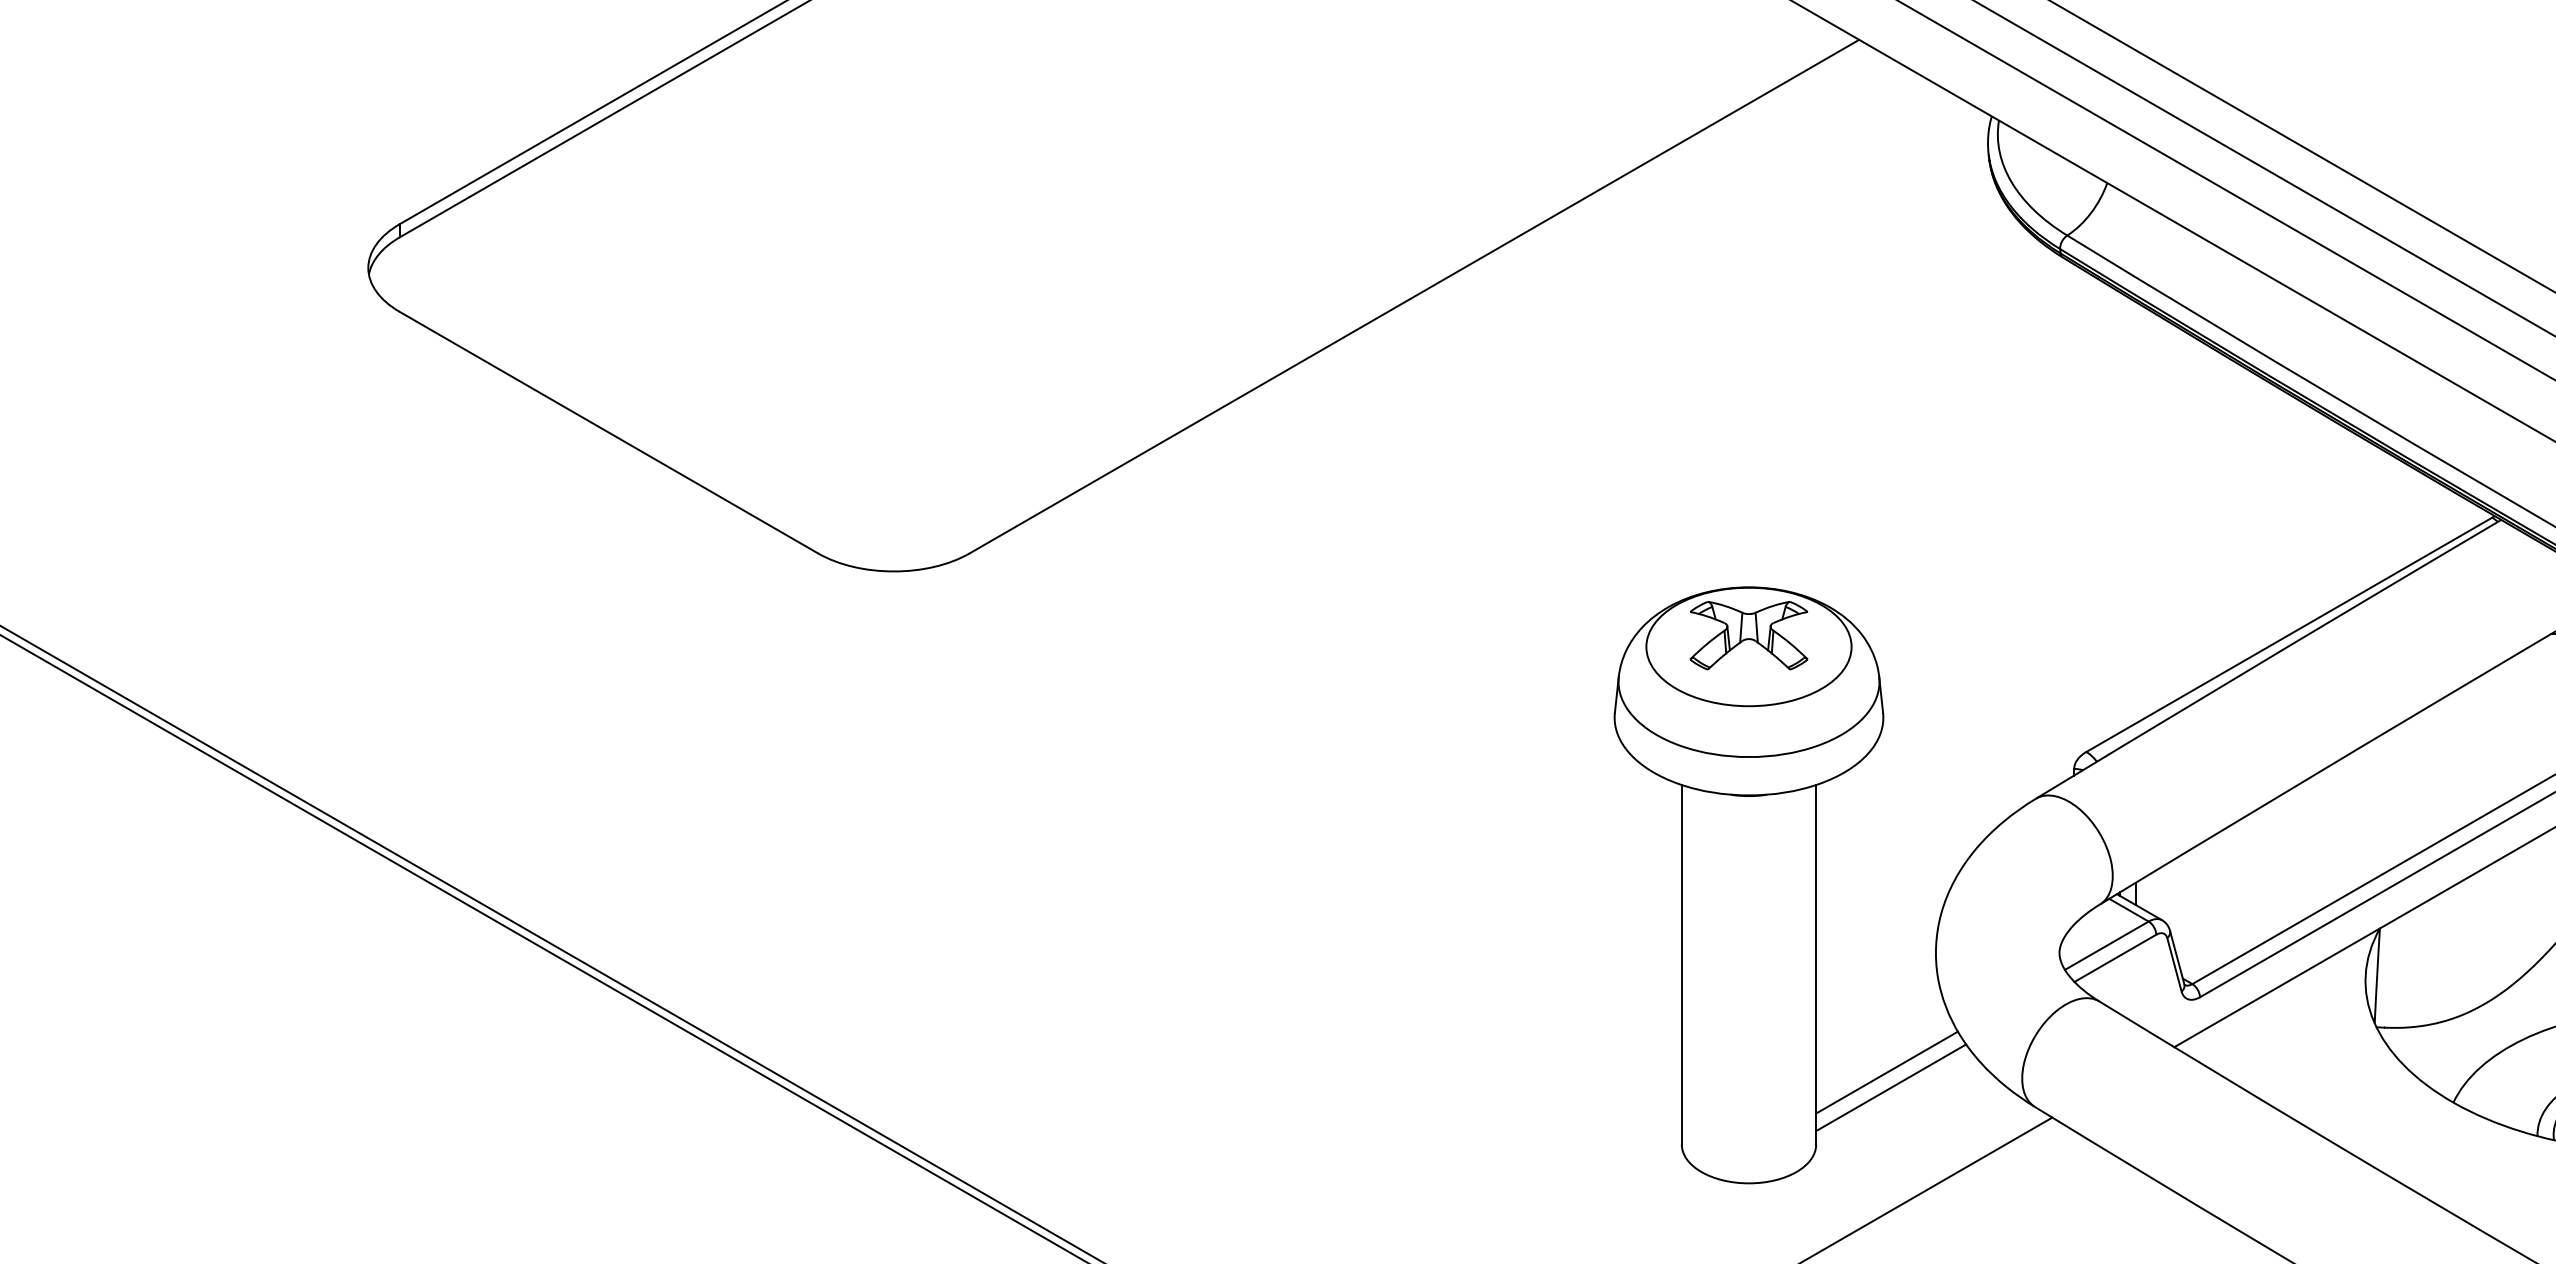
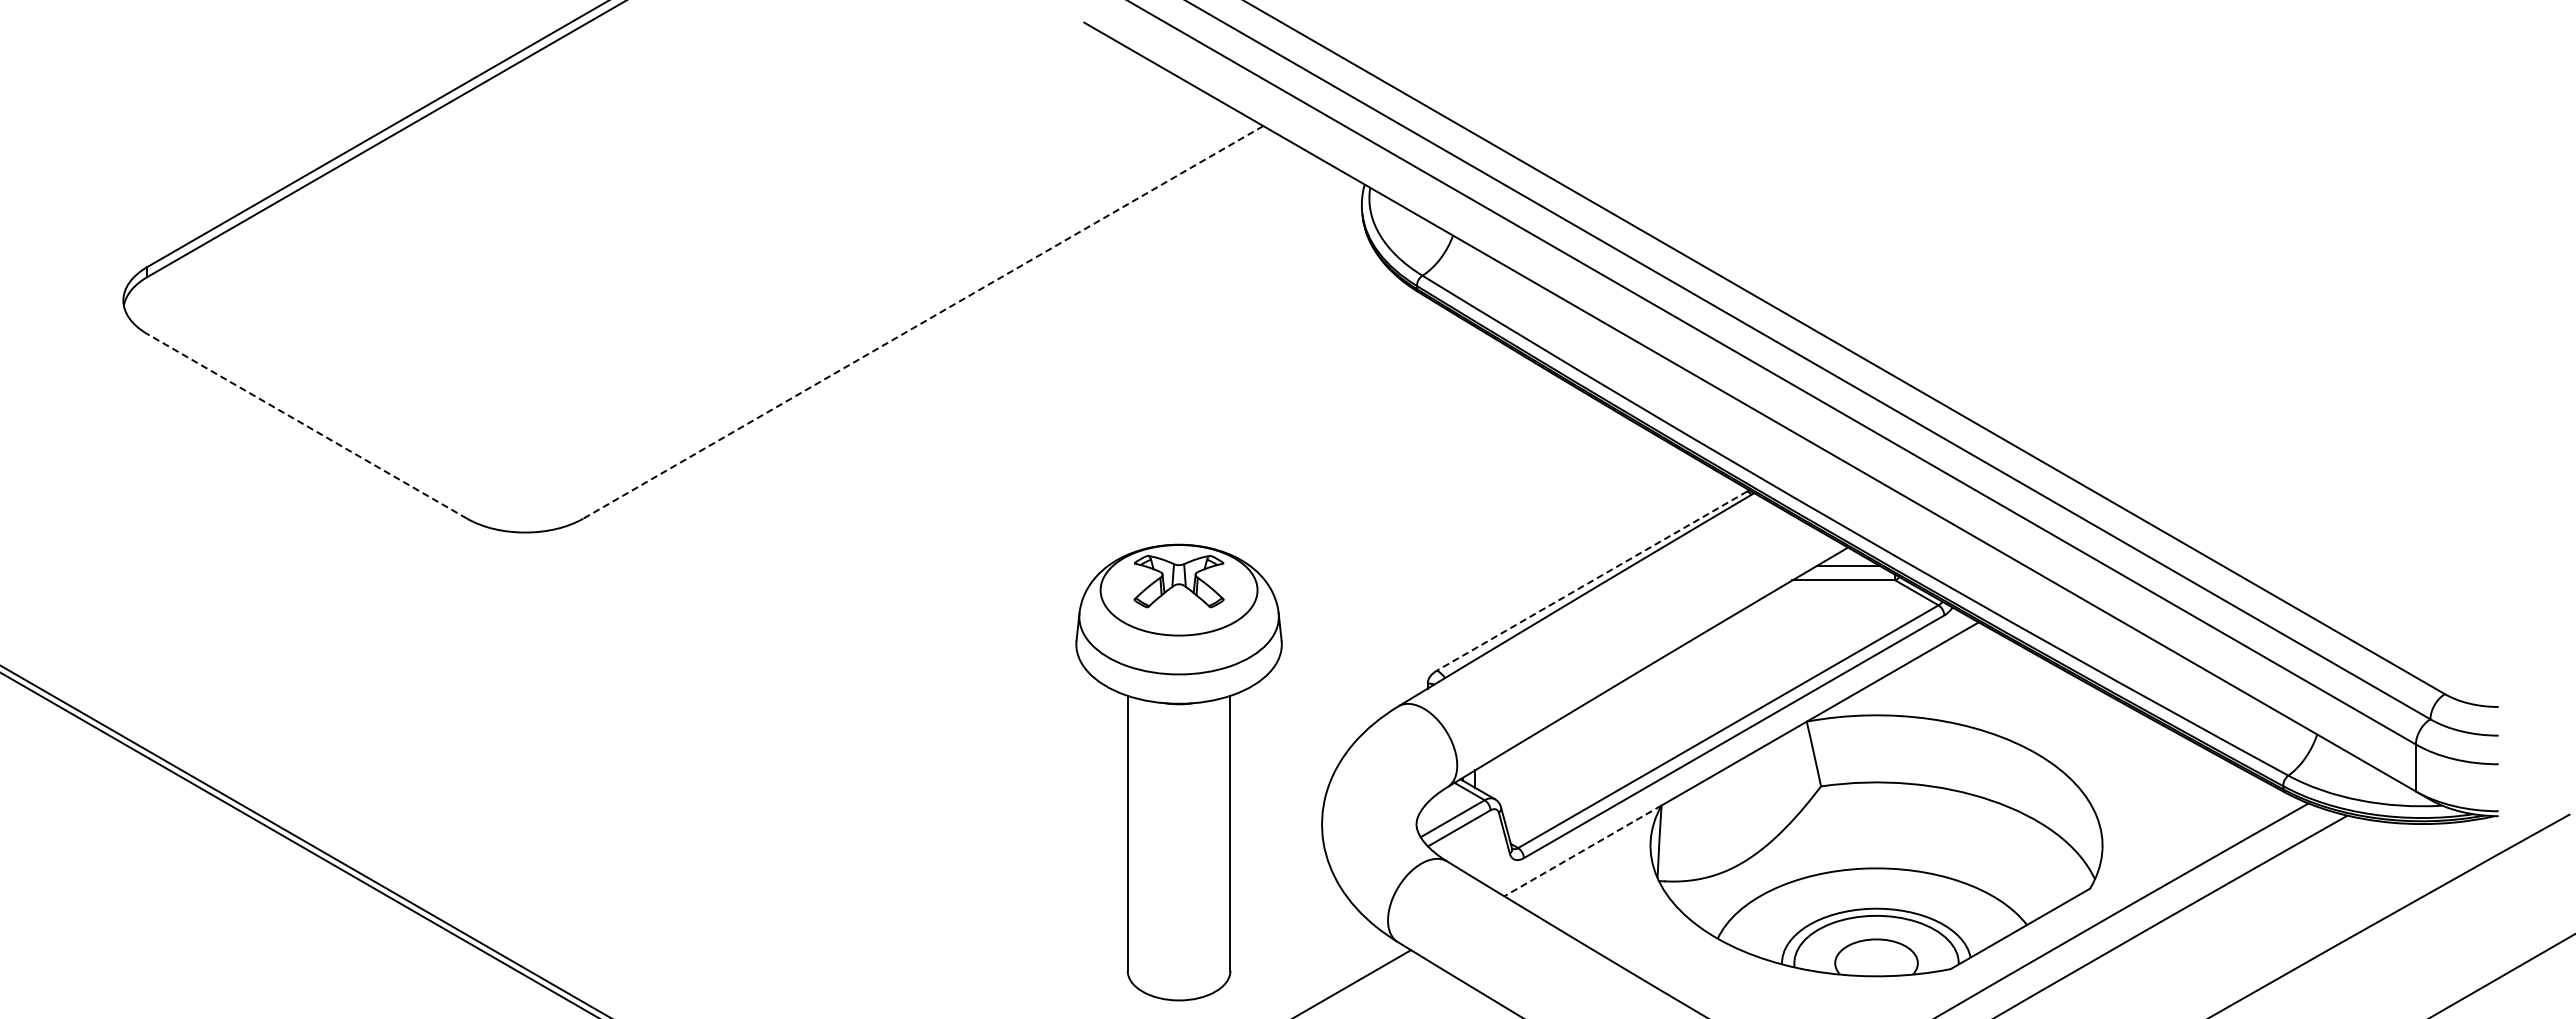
line: (1414, 296) -> (923, 322), solid -> dashed
line: (609, 432) -> (307, 426), solid -> dashed
line: (2288, 635) -> (1591, 581), solid -> dashed
line: (2276, 987) -> (1582, 850), solid -> dashed
line: (1886, 1072) -> (1284, 915), removed
line: (1890, 1087) -> (1287, 927), removed

